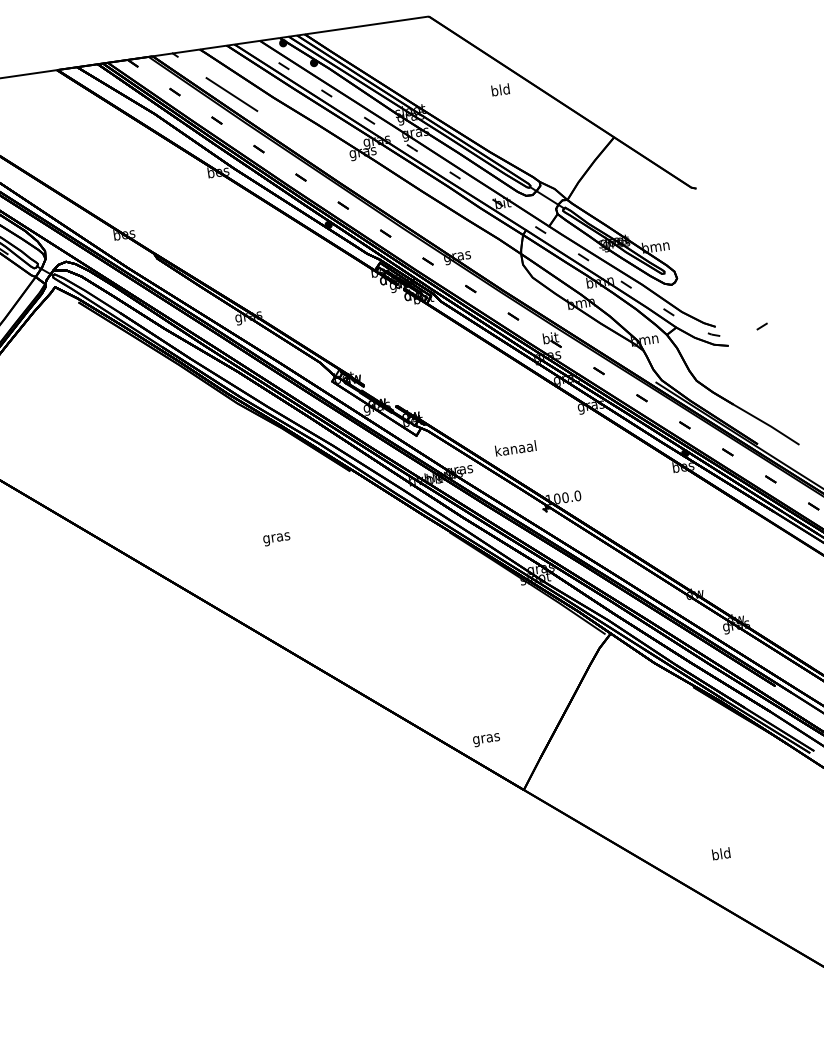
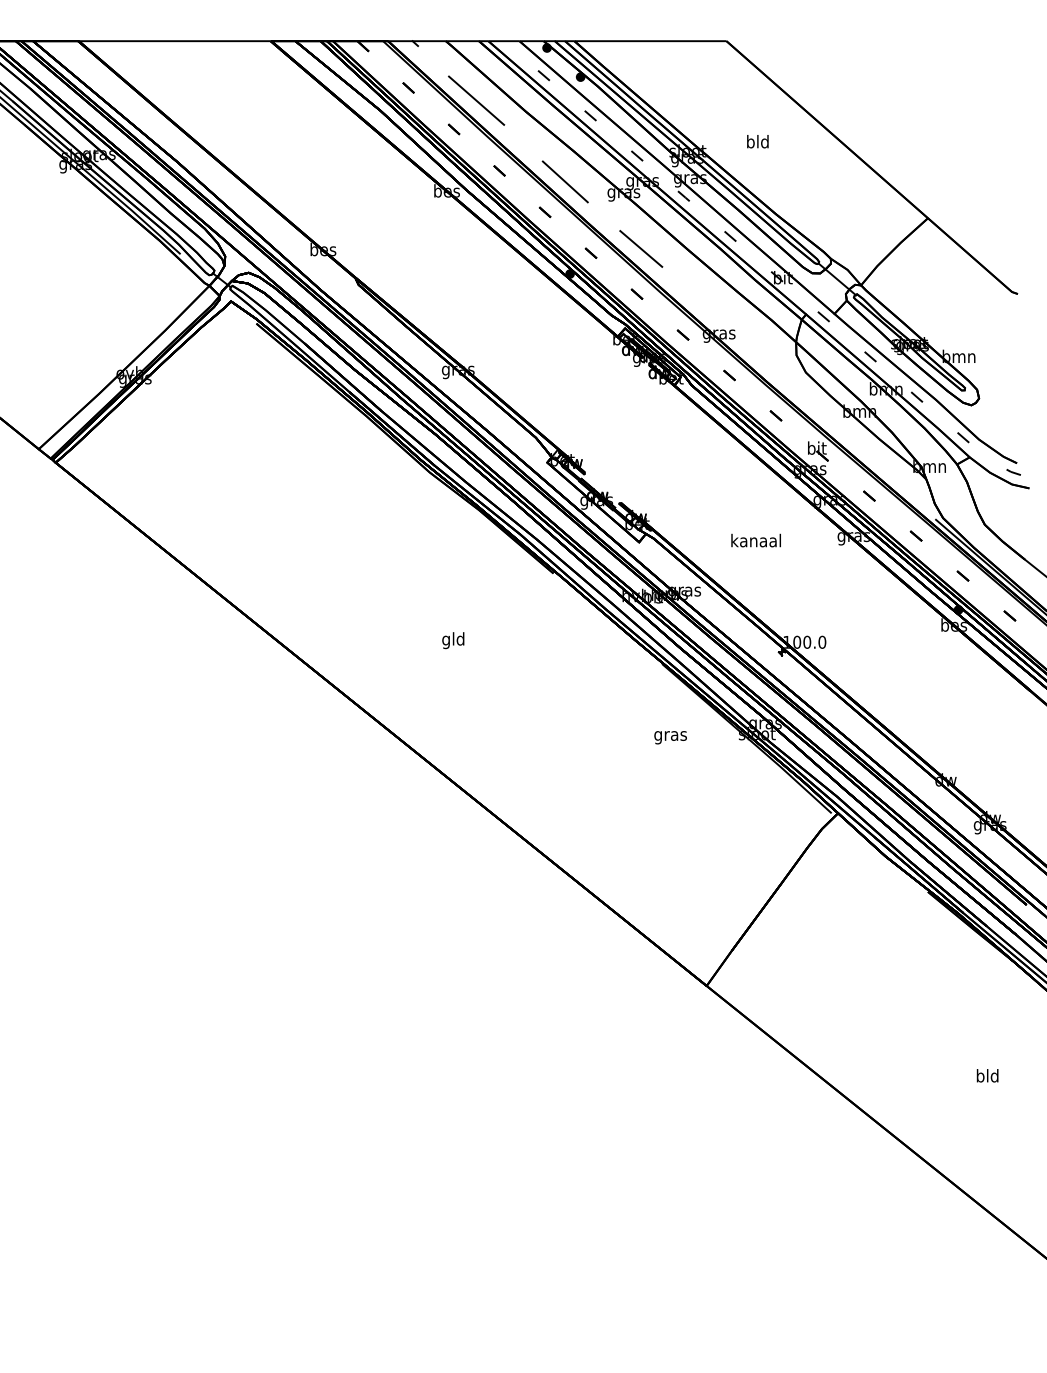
text: (500, 89) -> (757, 141), moved
line: (313, 150) -> (564, 181), added
line: (383, 195) -> (641, 248), added
text: (515, 448) -> (755, 540), moved
text: (276, 537) -> (453, 640), gras -> gld
text: (486, 739) -> (670, 737), moved
text: (721, 853) -> (987, 1075), moved

